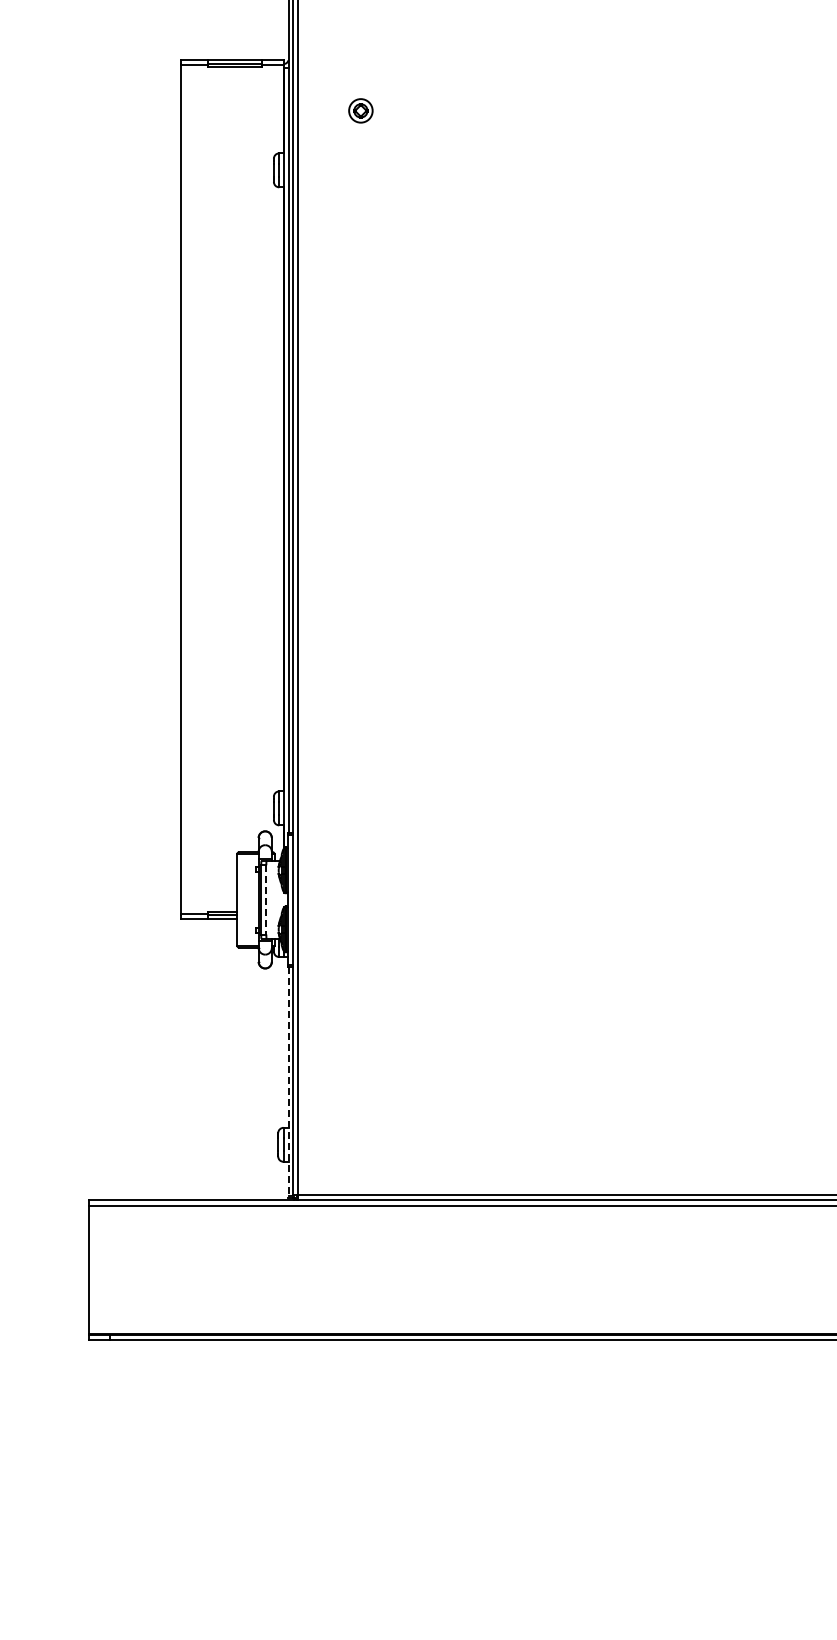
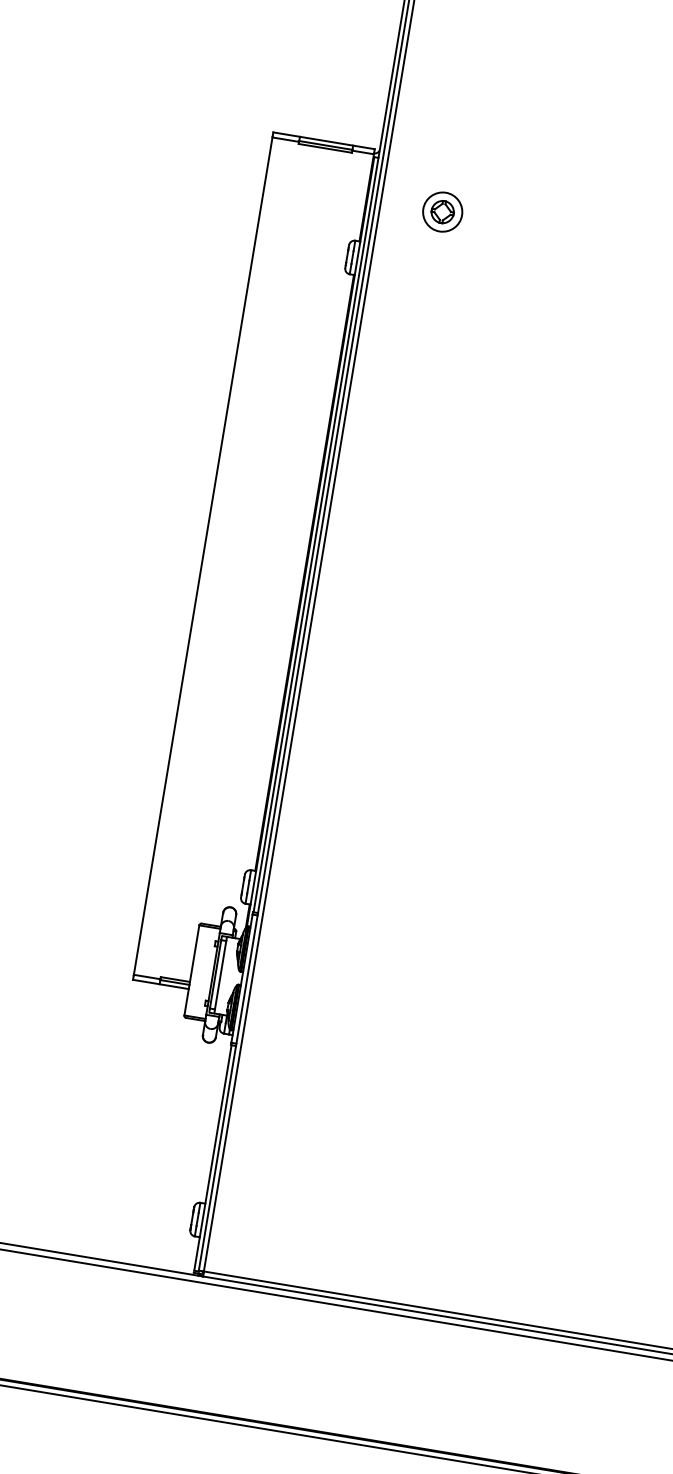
part: (360, 110) -> (442, 211), size x1.67
line: (266, 899) -> (220, 974), dashed -> solid
line: (288, 1082) -> (212, 1158), dashed -> solid

